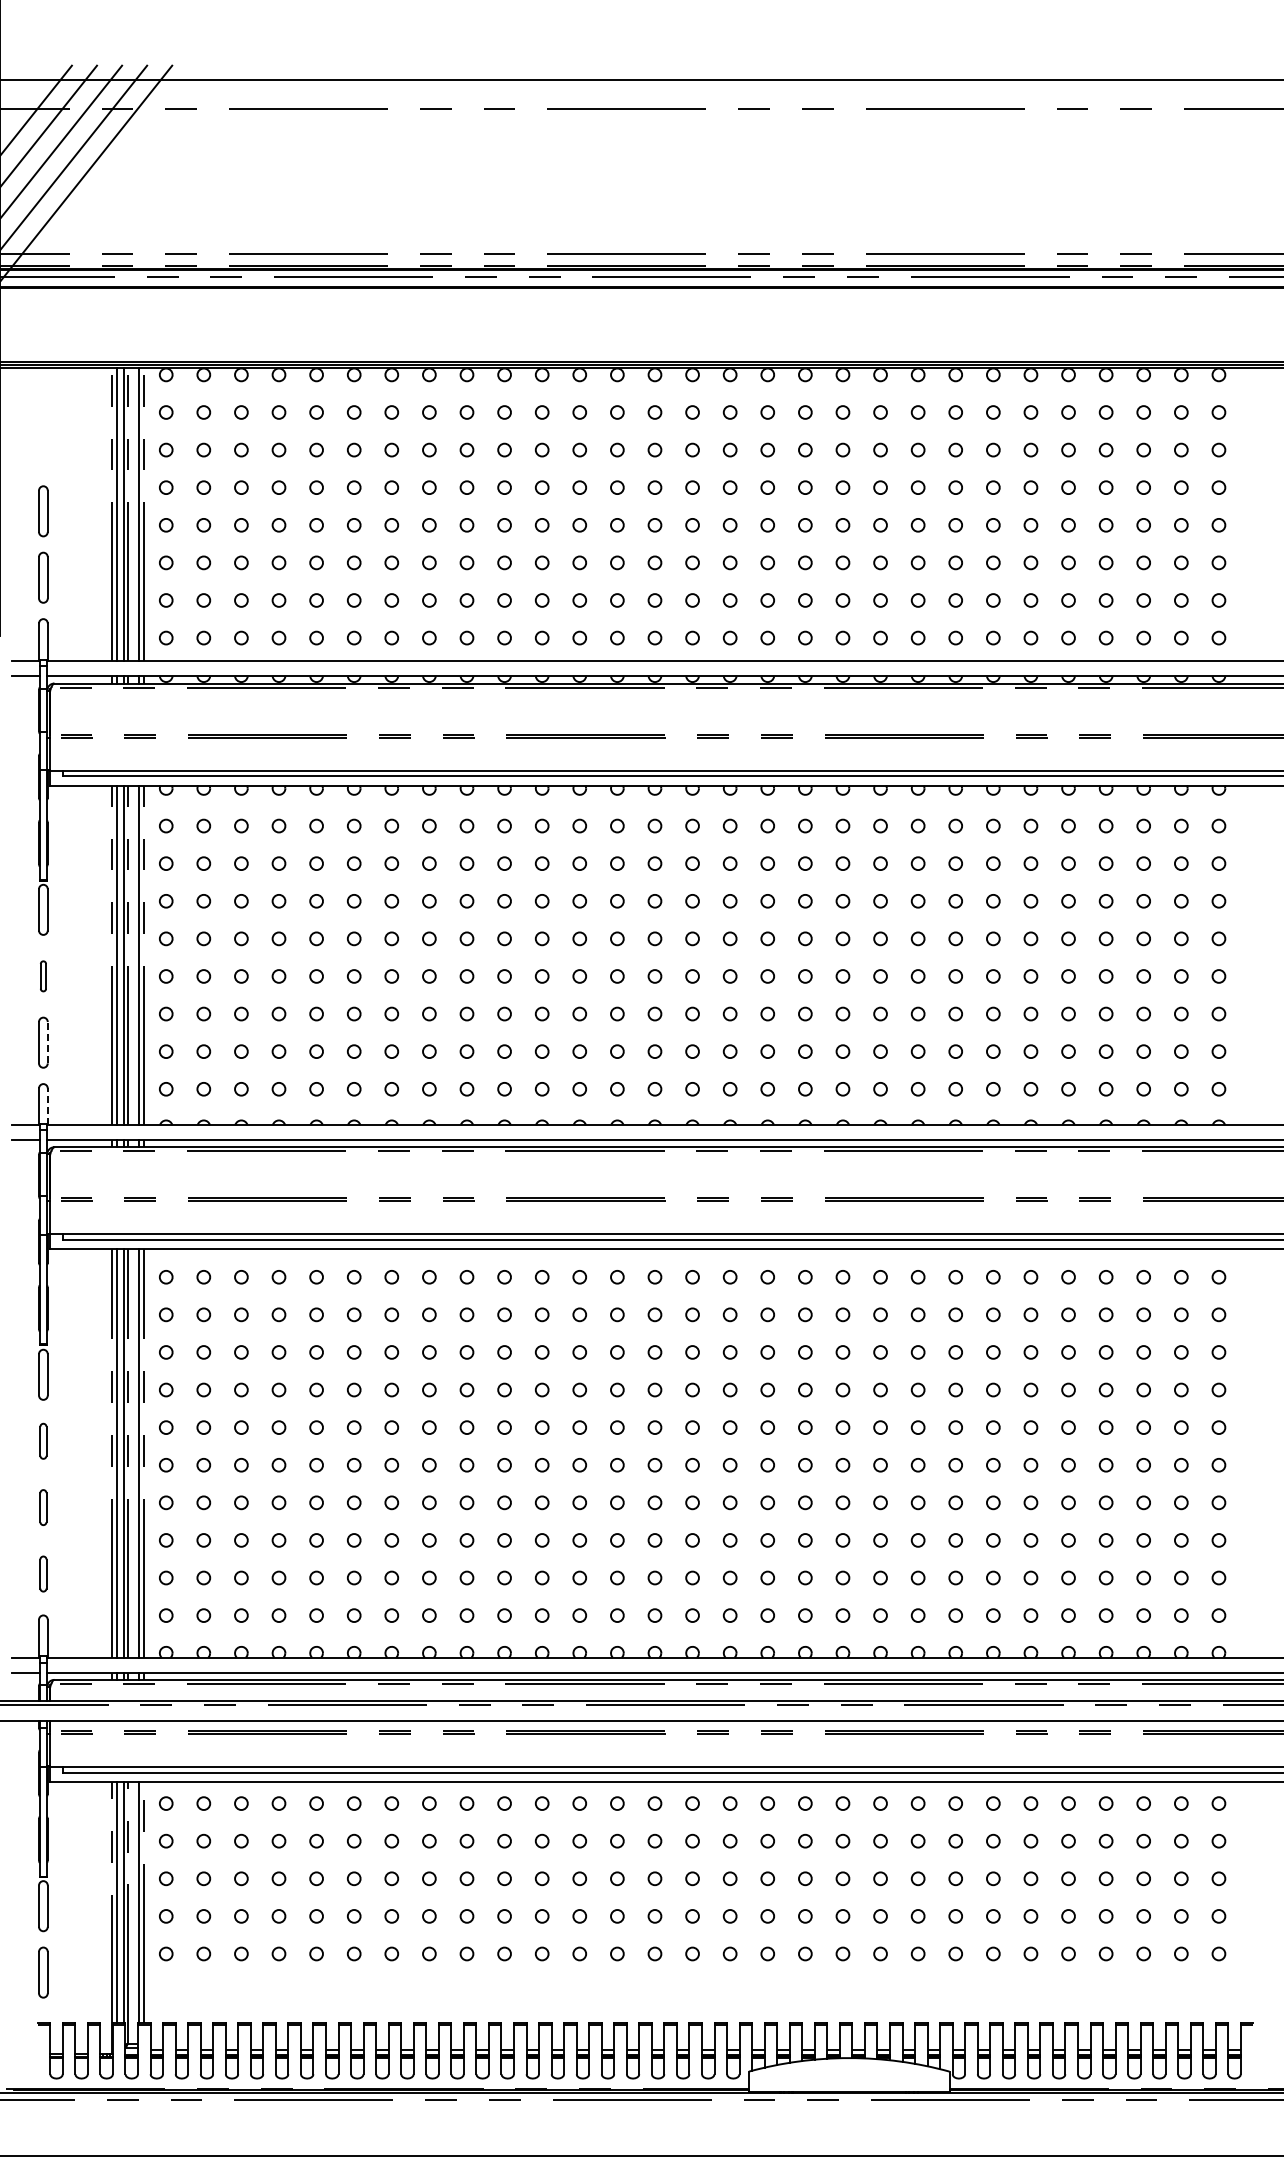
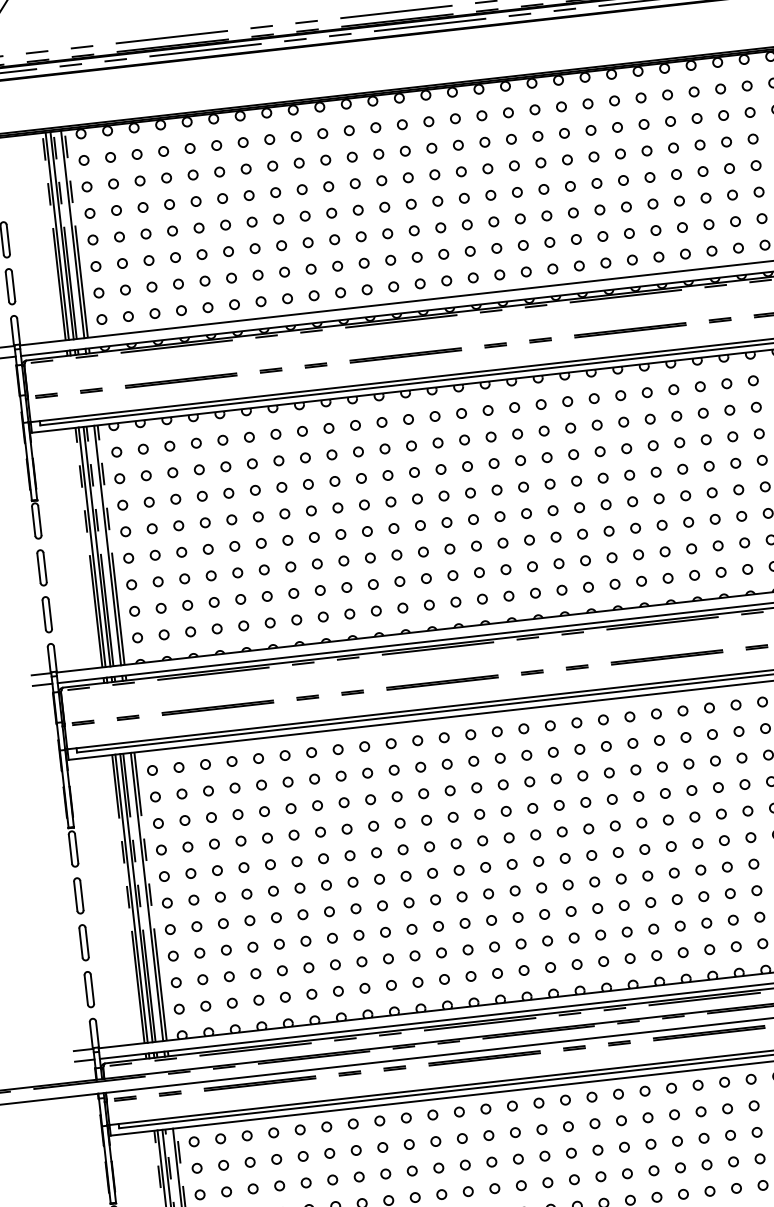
part: (43, 976) -> (42, 568), size x1.67
line: (47, 1042) -> (50, 614), dashed -> solid
line: (47, 1106) -> (55, 659), dashed -> solid
part: (43, 1441) -> (78, 896), size x1.43
part: (43, 1507) -> (84, 942), size x1.43
part: (43, 1573) -> (89, 989), size x1.43

